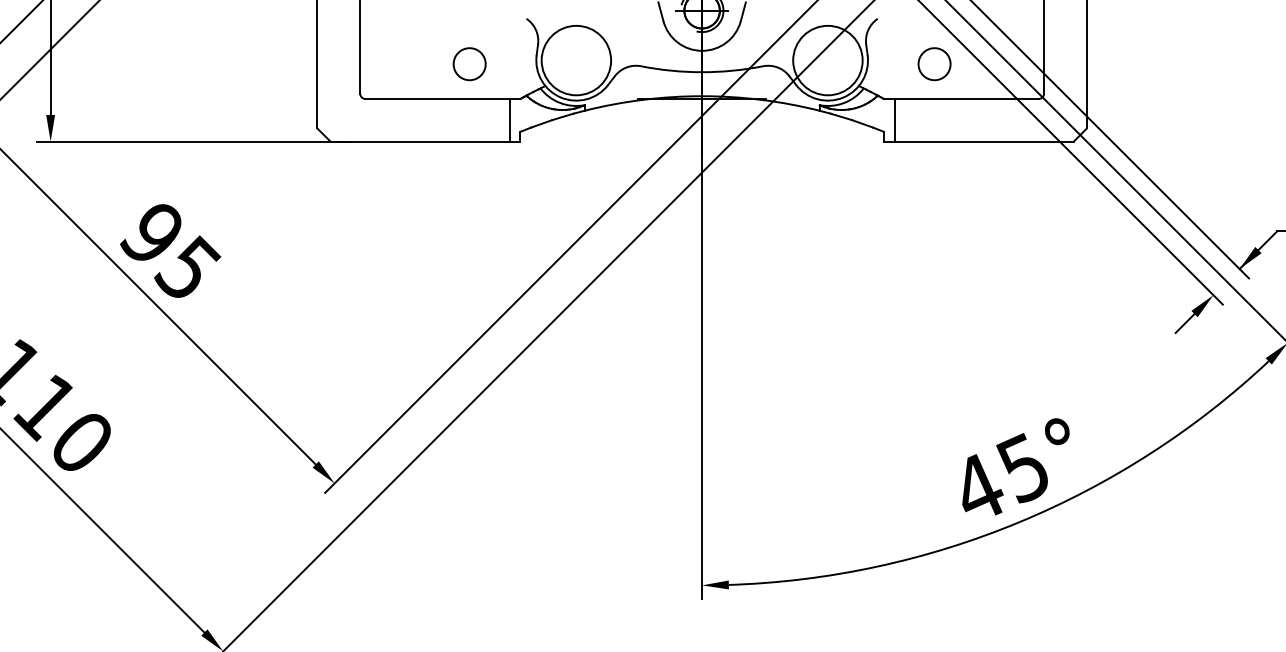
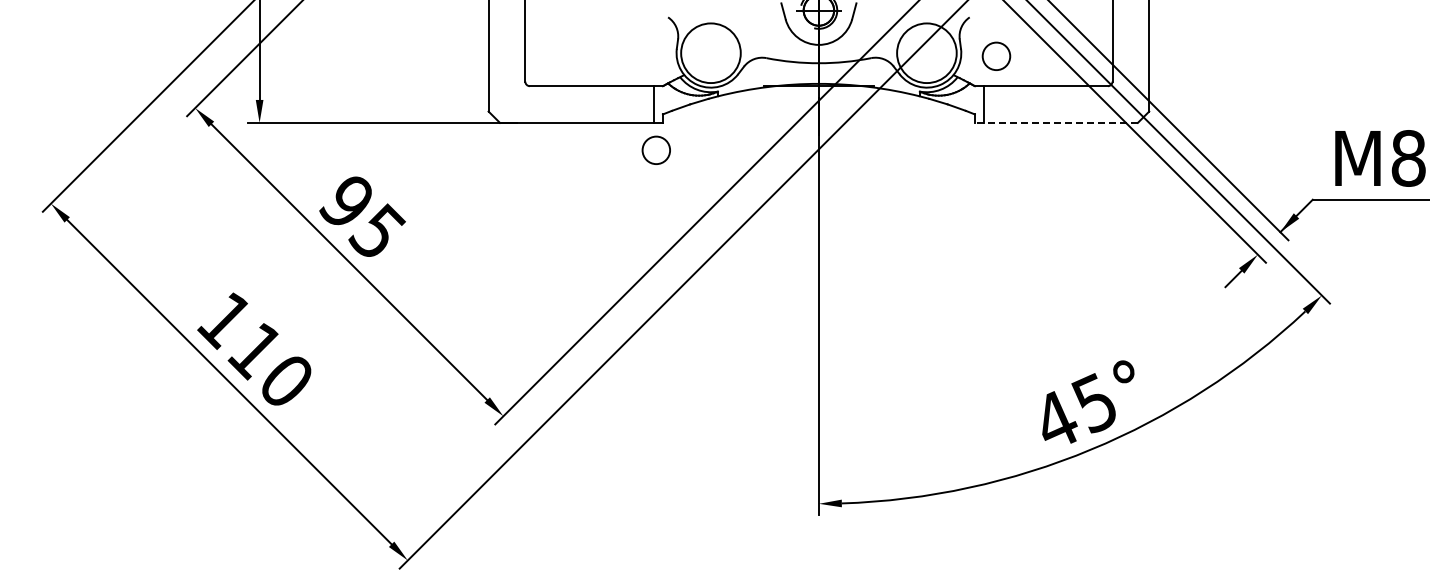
circle: (468, 63) -> (655, 149), moved
circle: (934, 63) -> (996, 55), moved
line: (977, 141) -> (1055, 122), solid -> dashed

